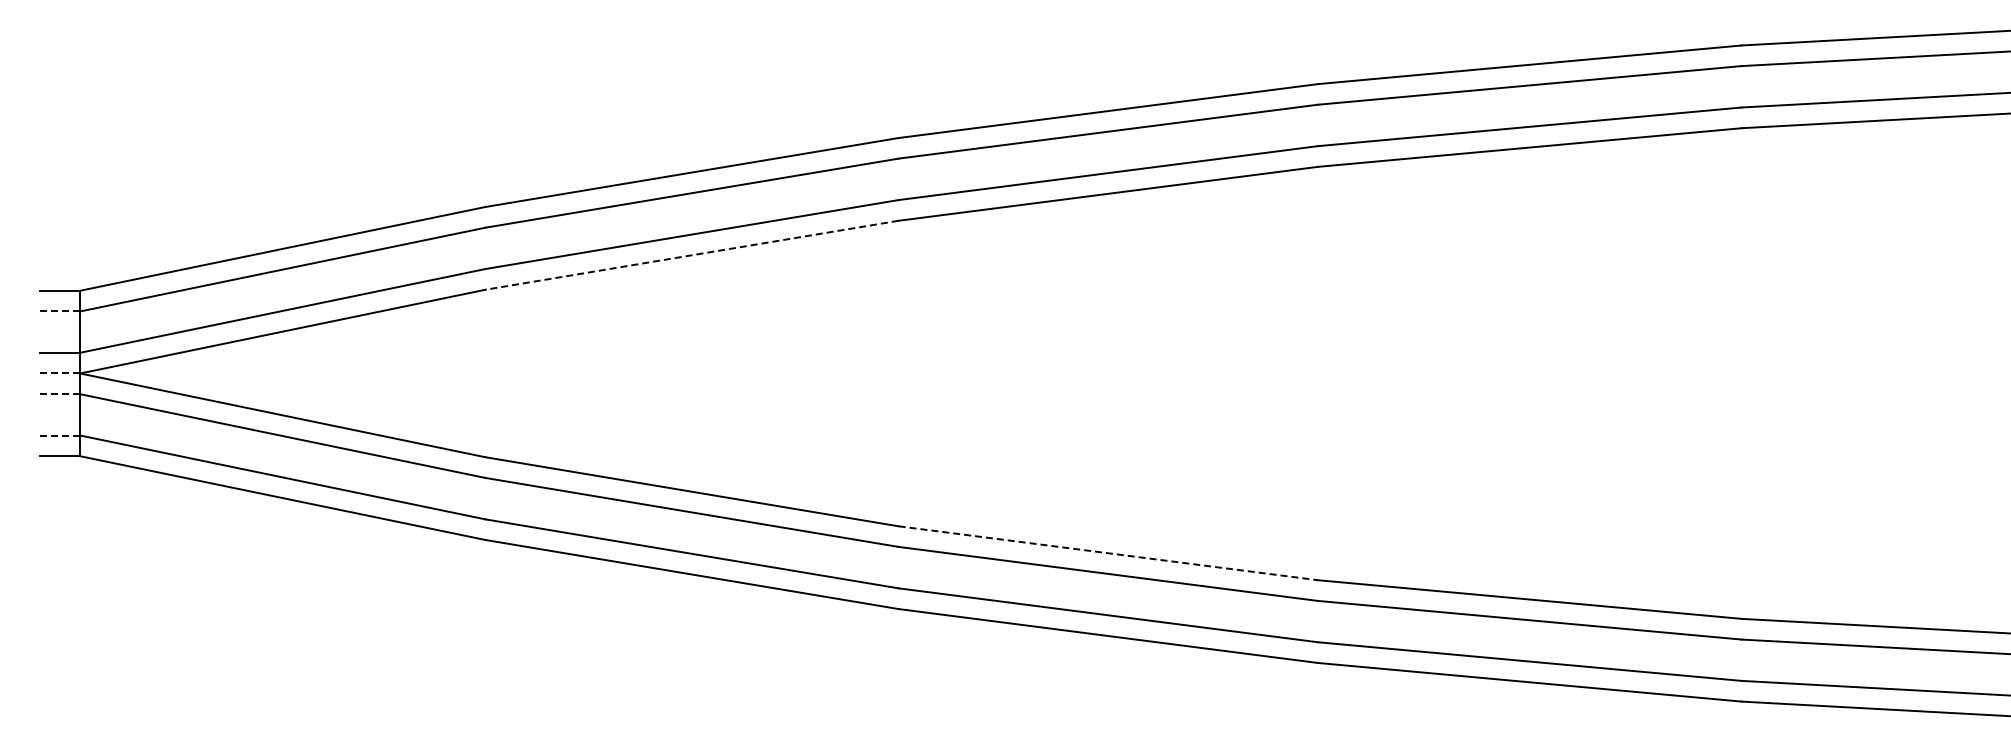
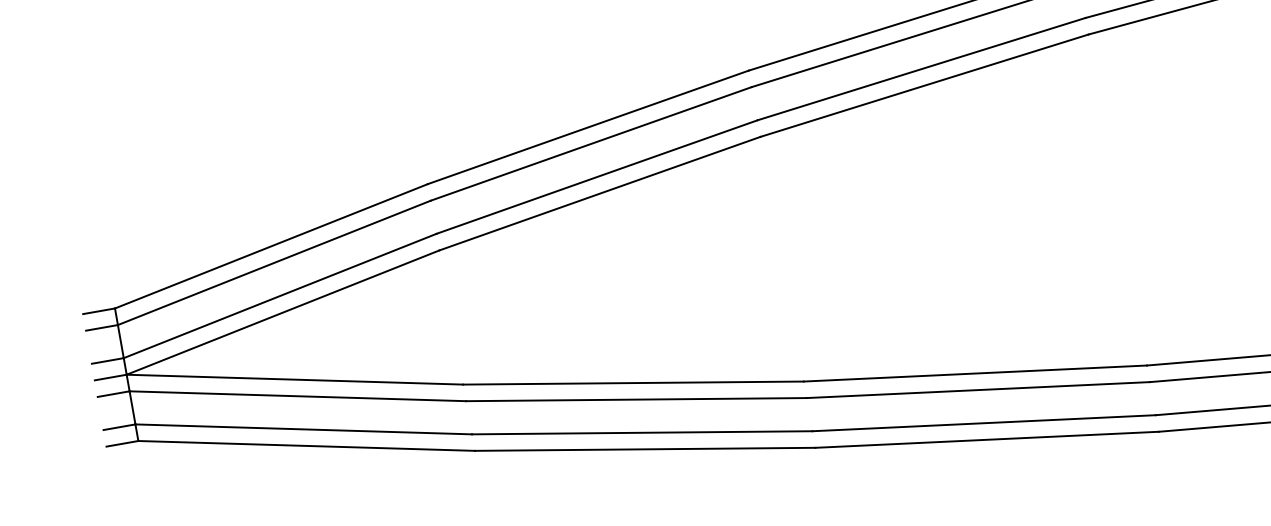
line: (691, 255) -> (599, 193), dashed -> solid
line: (60, 311) -> (102, 327), dashed -> solid
line: (60, 373) -> (110, 377), dashed -> solid
line: (60, 394) -> (113, 394), dashed -> solid
line: (60, 435) -> (119, 427), dashed -> solid
line: (1108, 553) -> (975, 373), dashed -> solid

